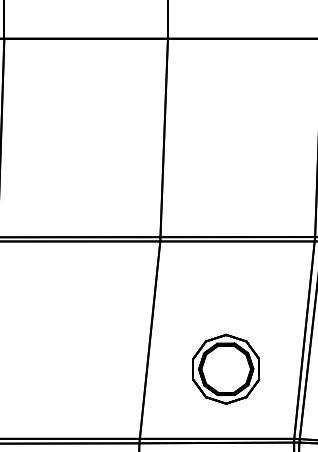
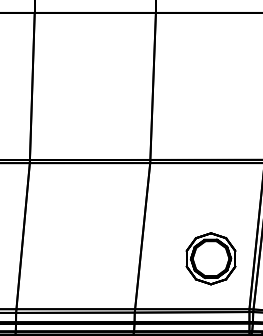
part: (225, 368) -> (210, 258), moved

